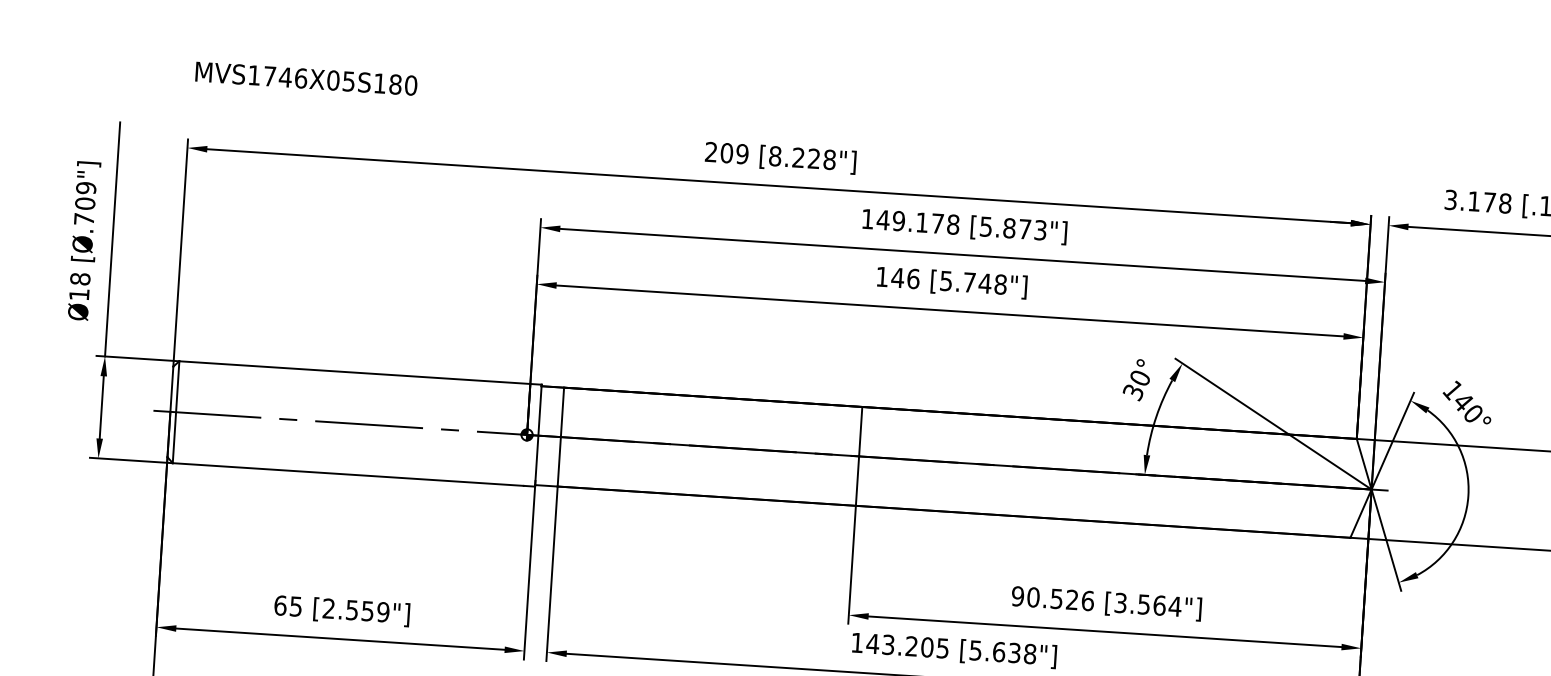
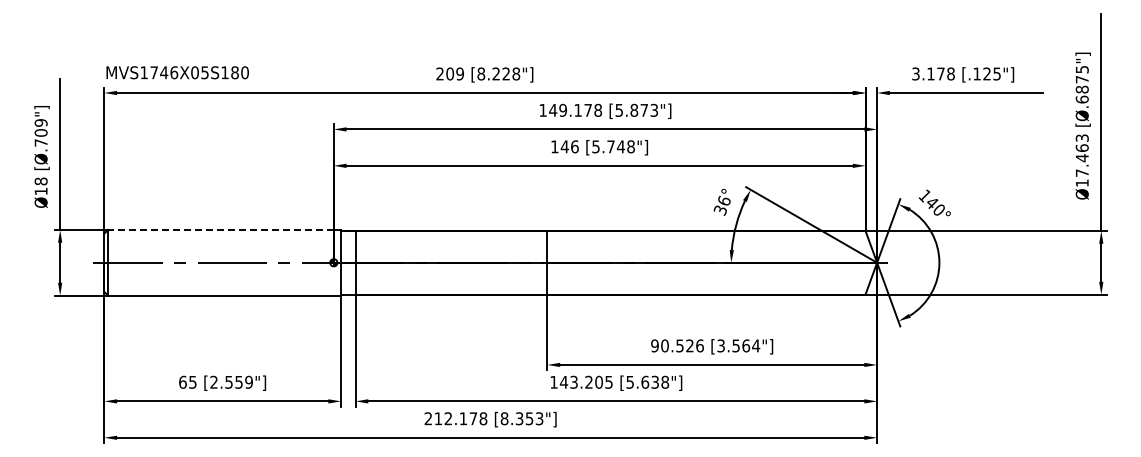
text: (306, 78) -> (177, 72), moved
line: (354, 373) -> (220, 230), solid -> dashed
text: (1140, 375) -> (724, 199), 30° -> 36°

